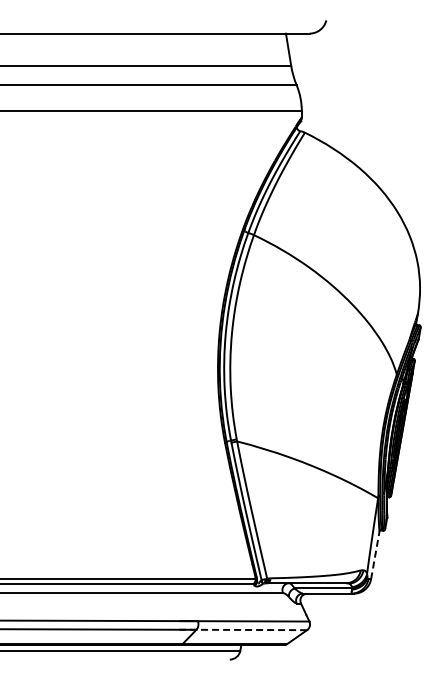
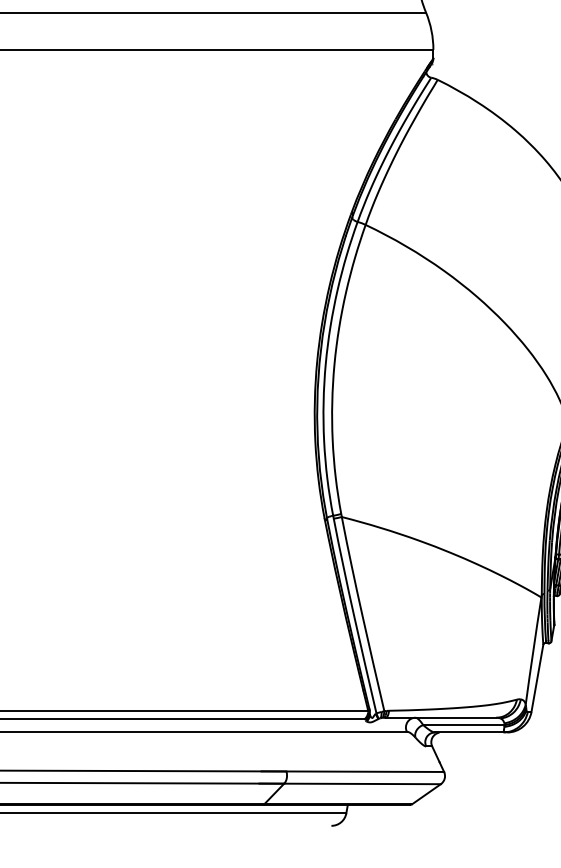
line: (375, 555) -> (537, 678), dashed -> solid
line: (242, 629) -> (349, 783), dashed -> solid

